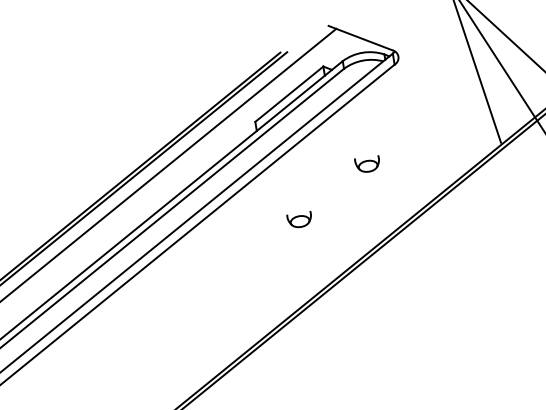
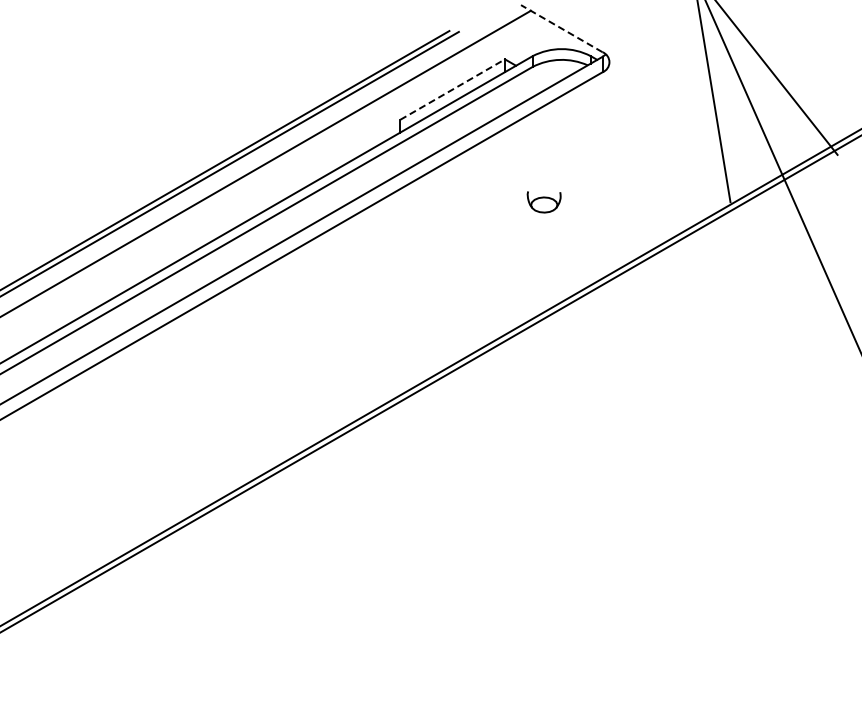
line: (360, 38) -> (561, 28), solid -> dashed
line: (289, 94) -> (453, 89), solid -> dashed
part: (299, 220) -> (439, 263), removed

